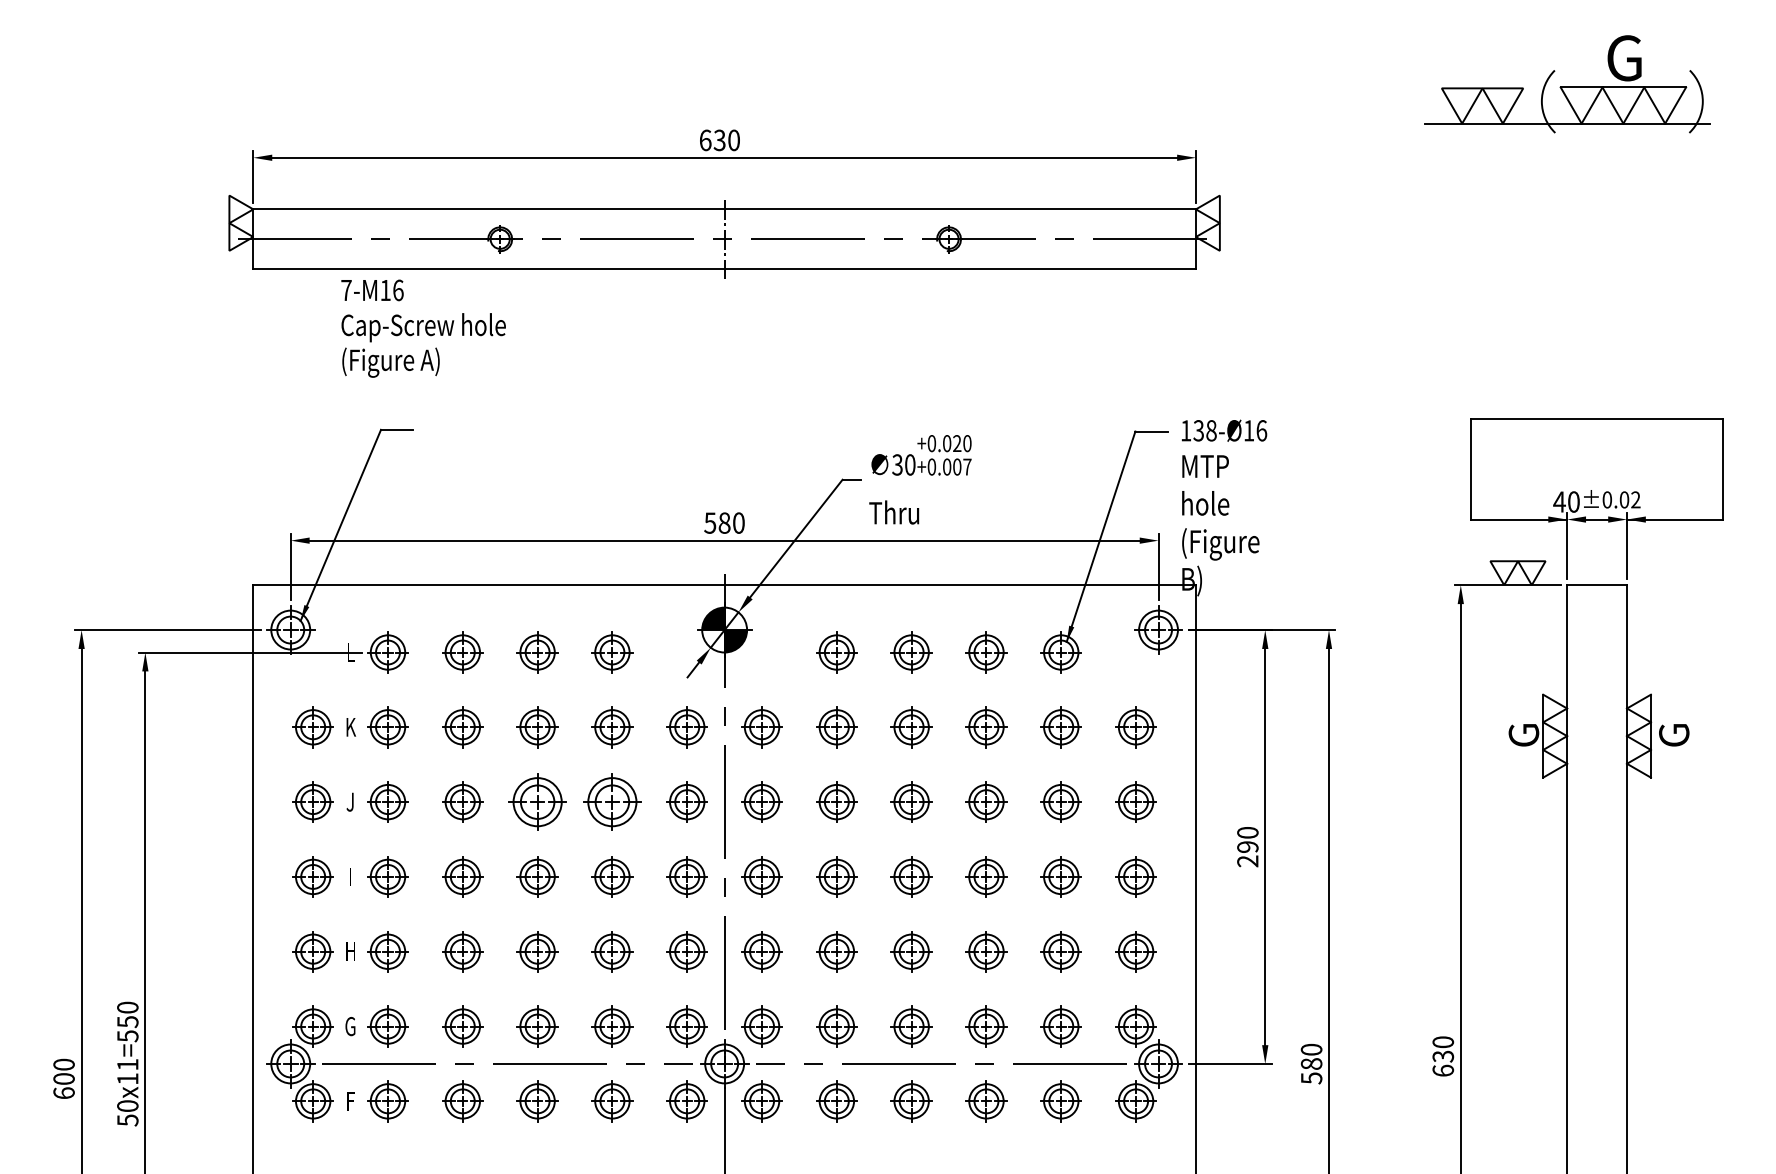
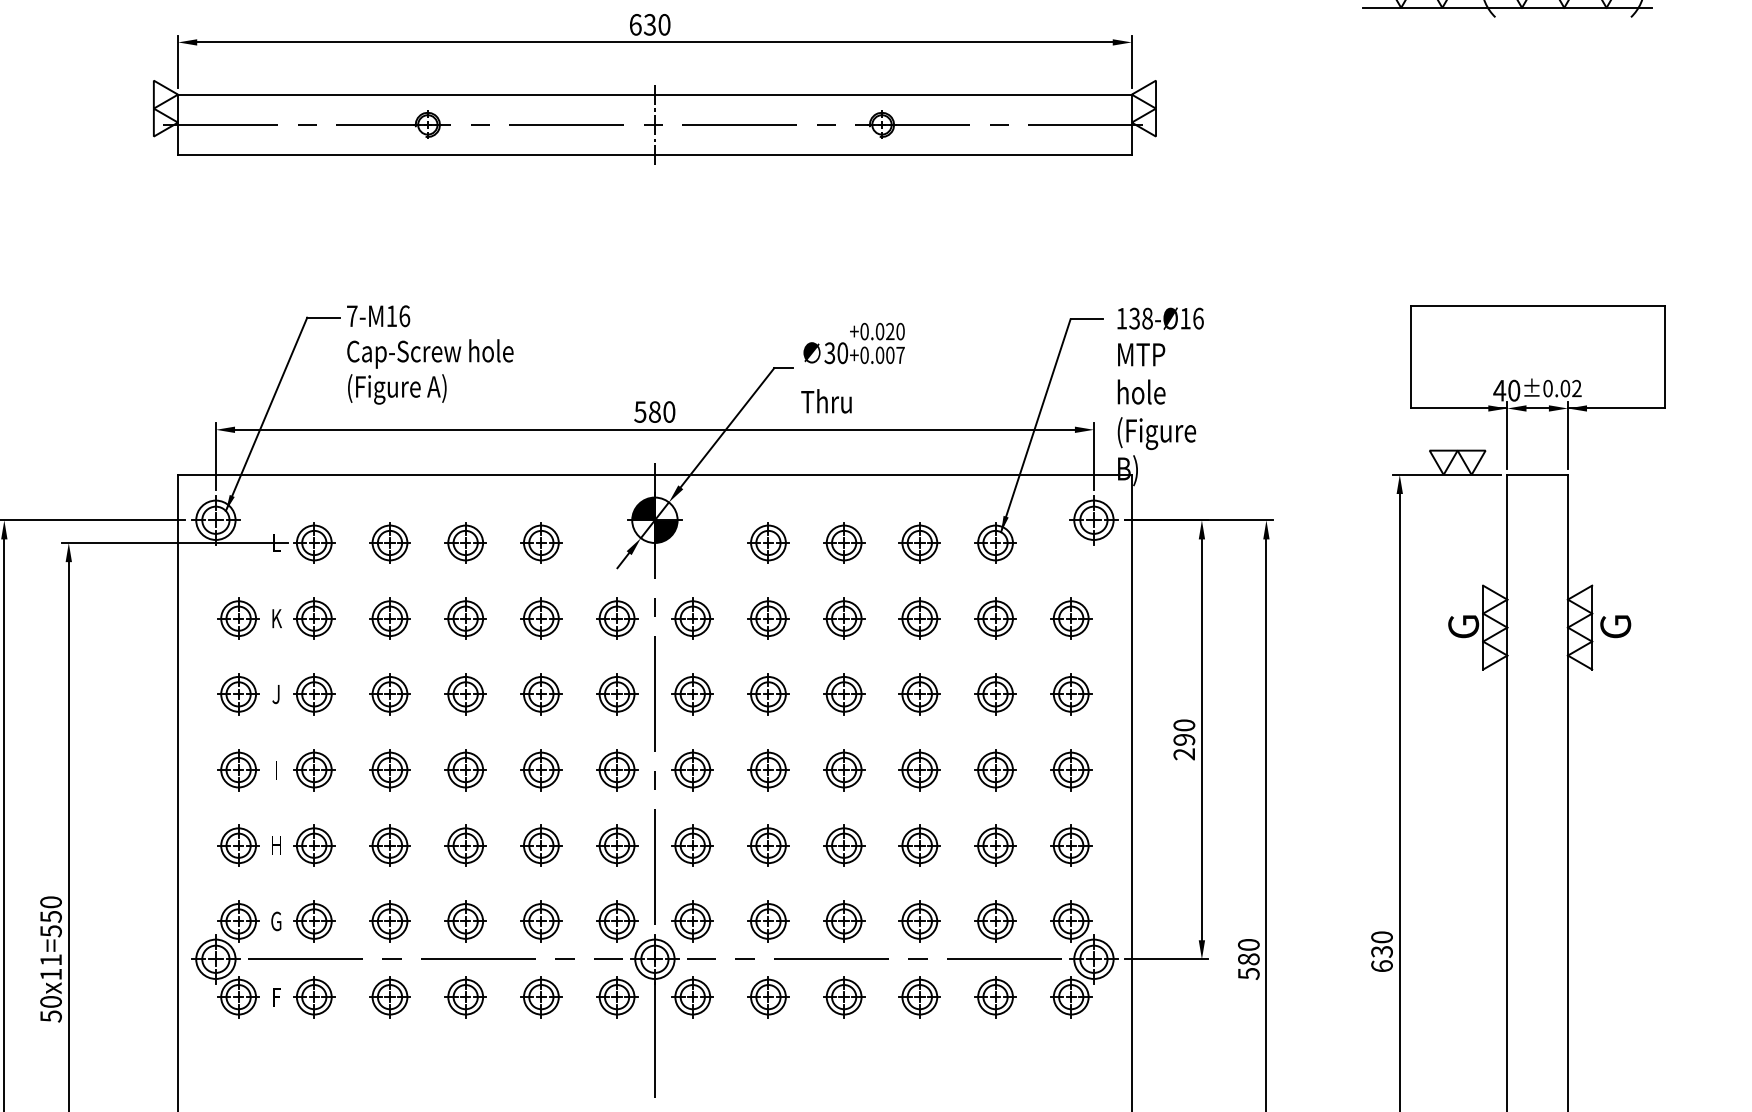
text: (423, 328) -> (430, 354), moved
part: (537, 801) -> (465, 693), size x0.71
part: (612, 801) -> (541, 693), size x0.71

